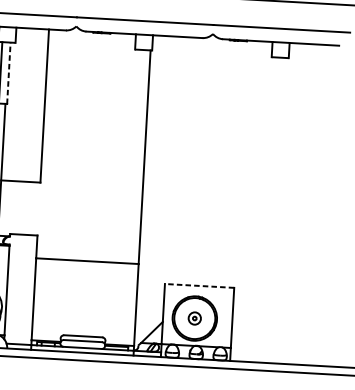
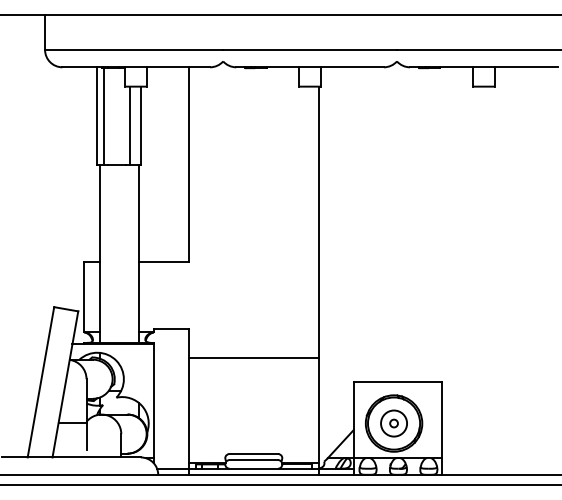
line: (8, 73) -> (140, 125), dashed -> solid
line: (199, 285) -> (397, 381), dashed -> solid
part: (194, 318) -> (393, 423), size x1.67

